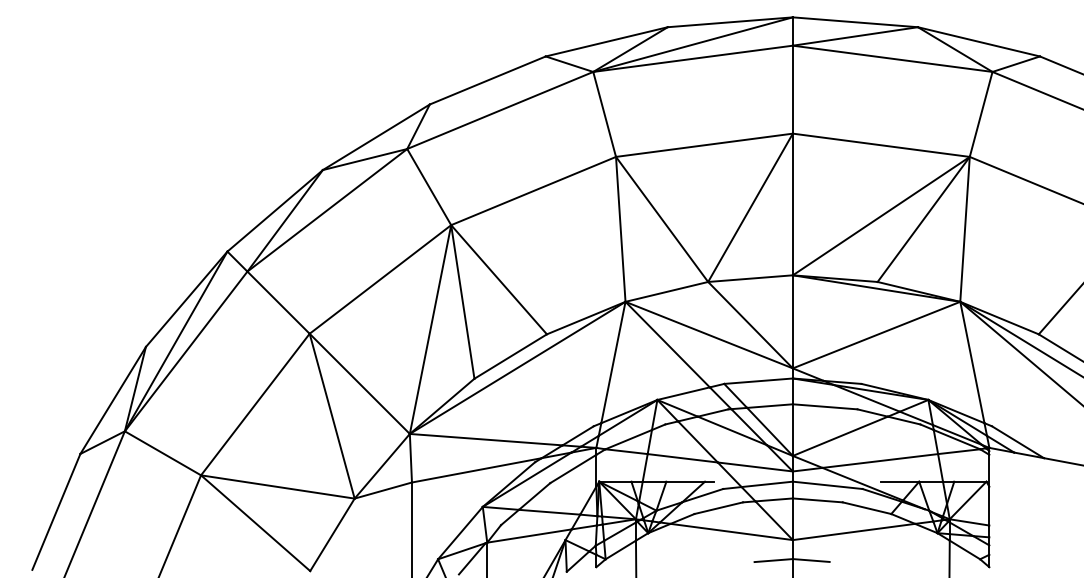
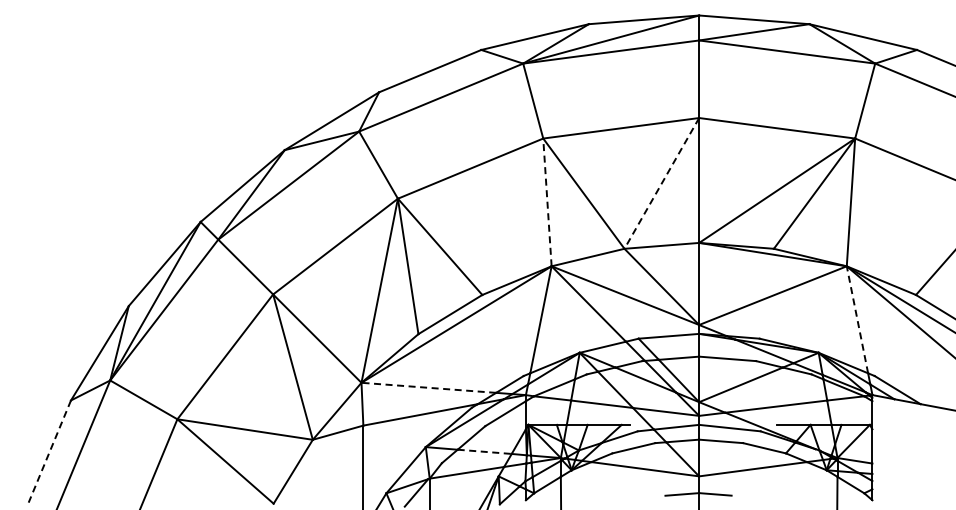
line: (750, 207) -> (661, 183), solid -> dashed
line: (620, 228) -> (547, 201), solid -> dashed
line: (972, 362) -> (857, 319), solid -> dashed
line: (485, 439) -> (428, 387), solid -> dashed
line: (550, 511) -> (485, 451), solid -> dashed
line: (55, 513) -> (49, 452), solid -> dashed

